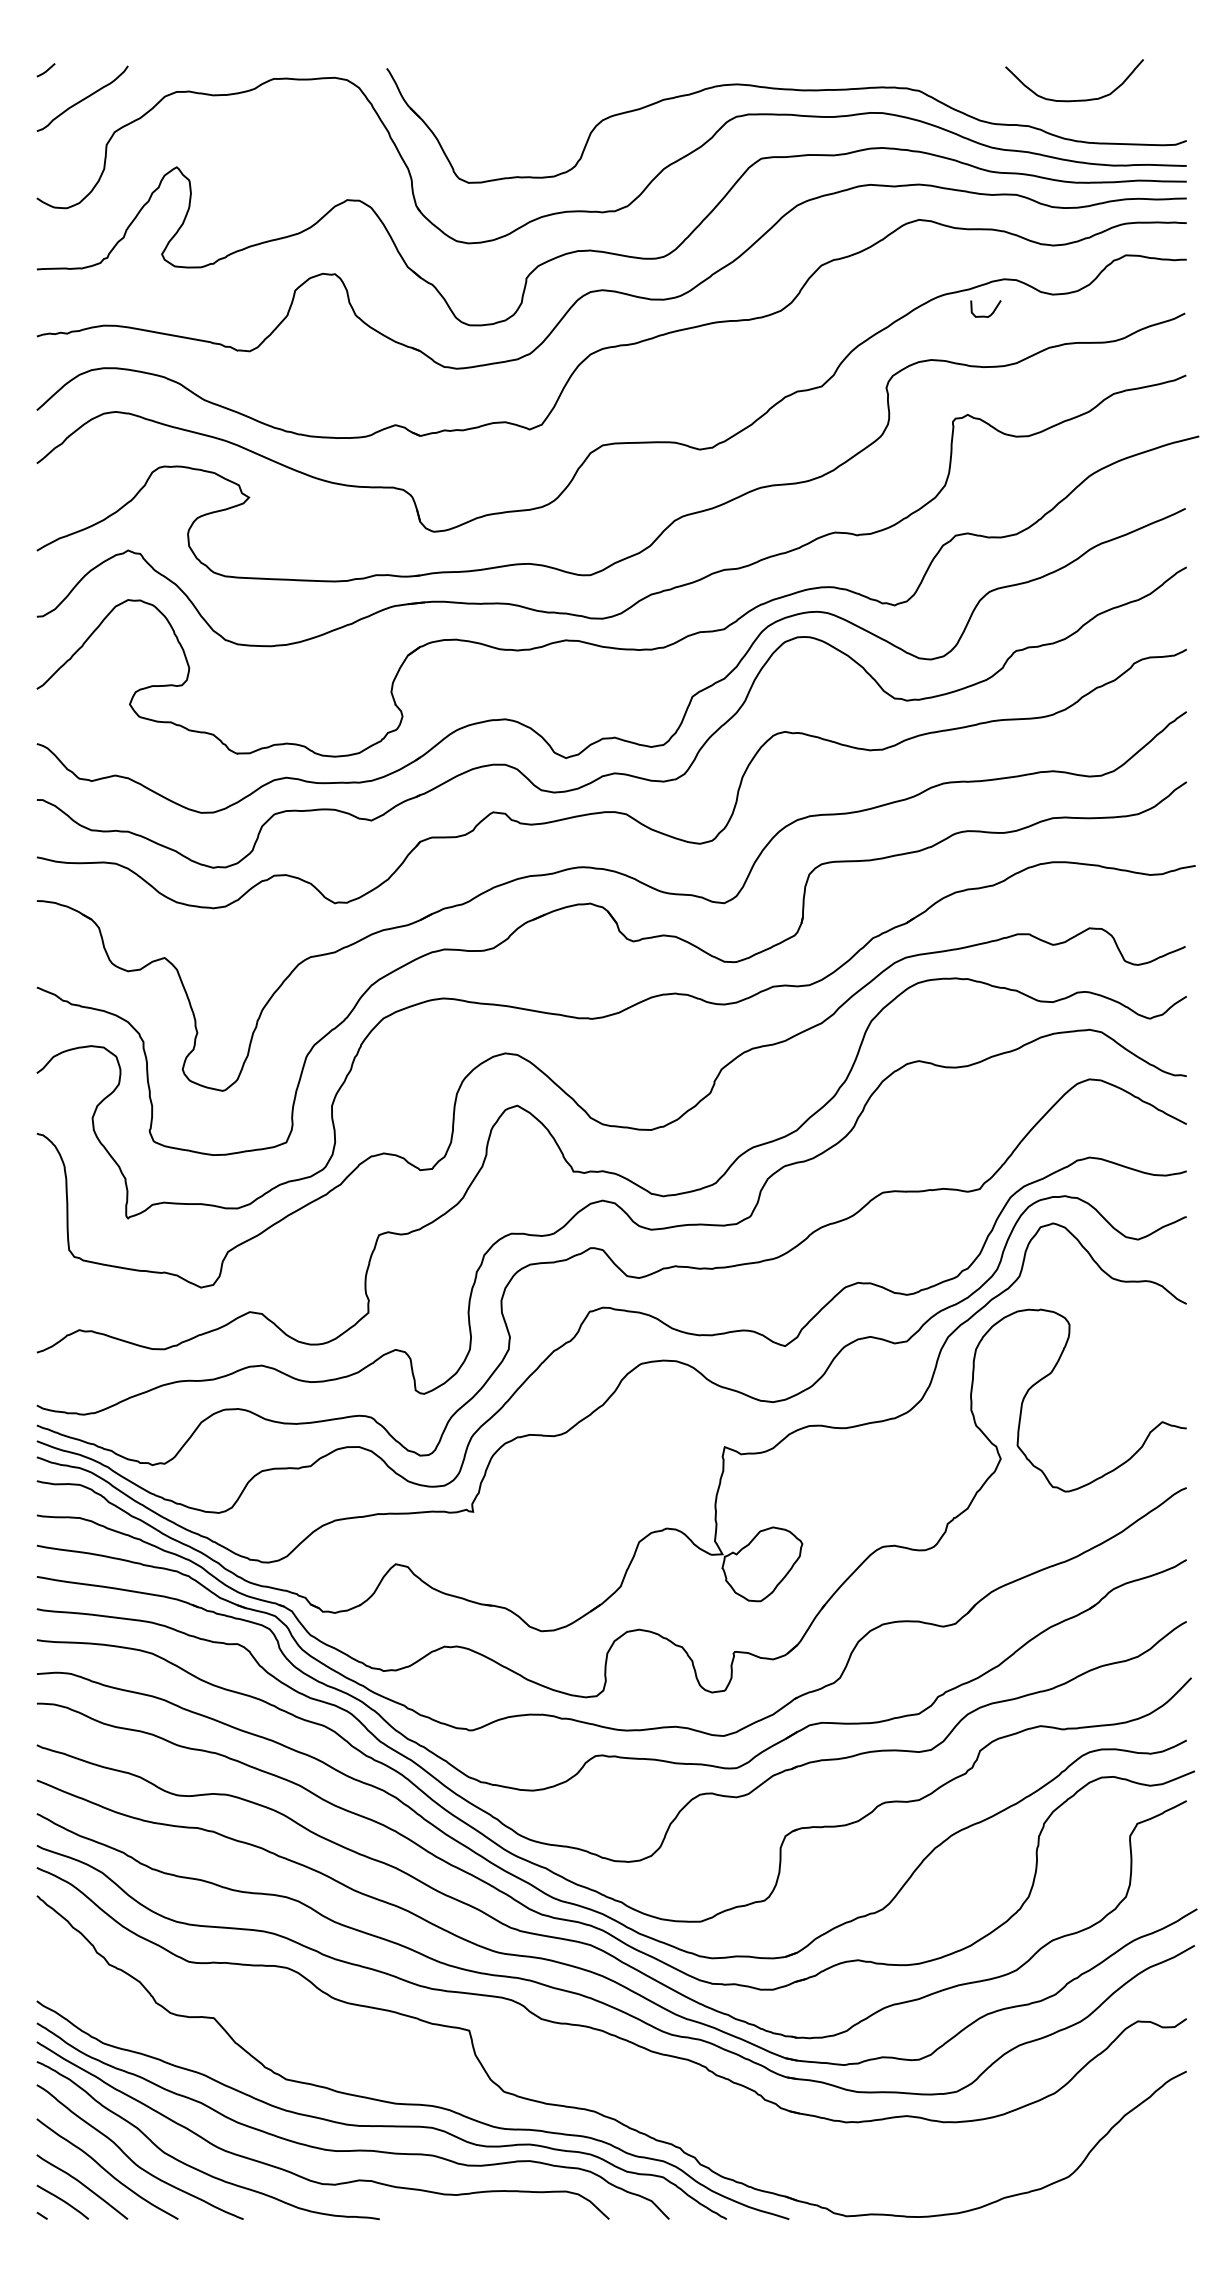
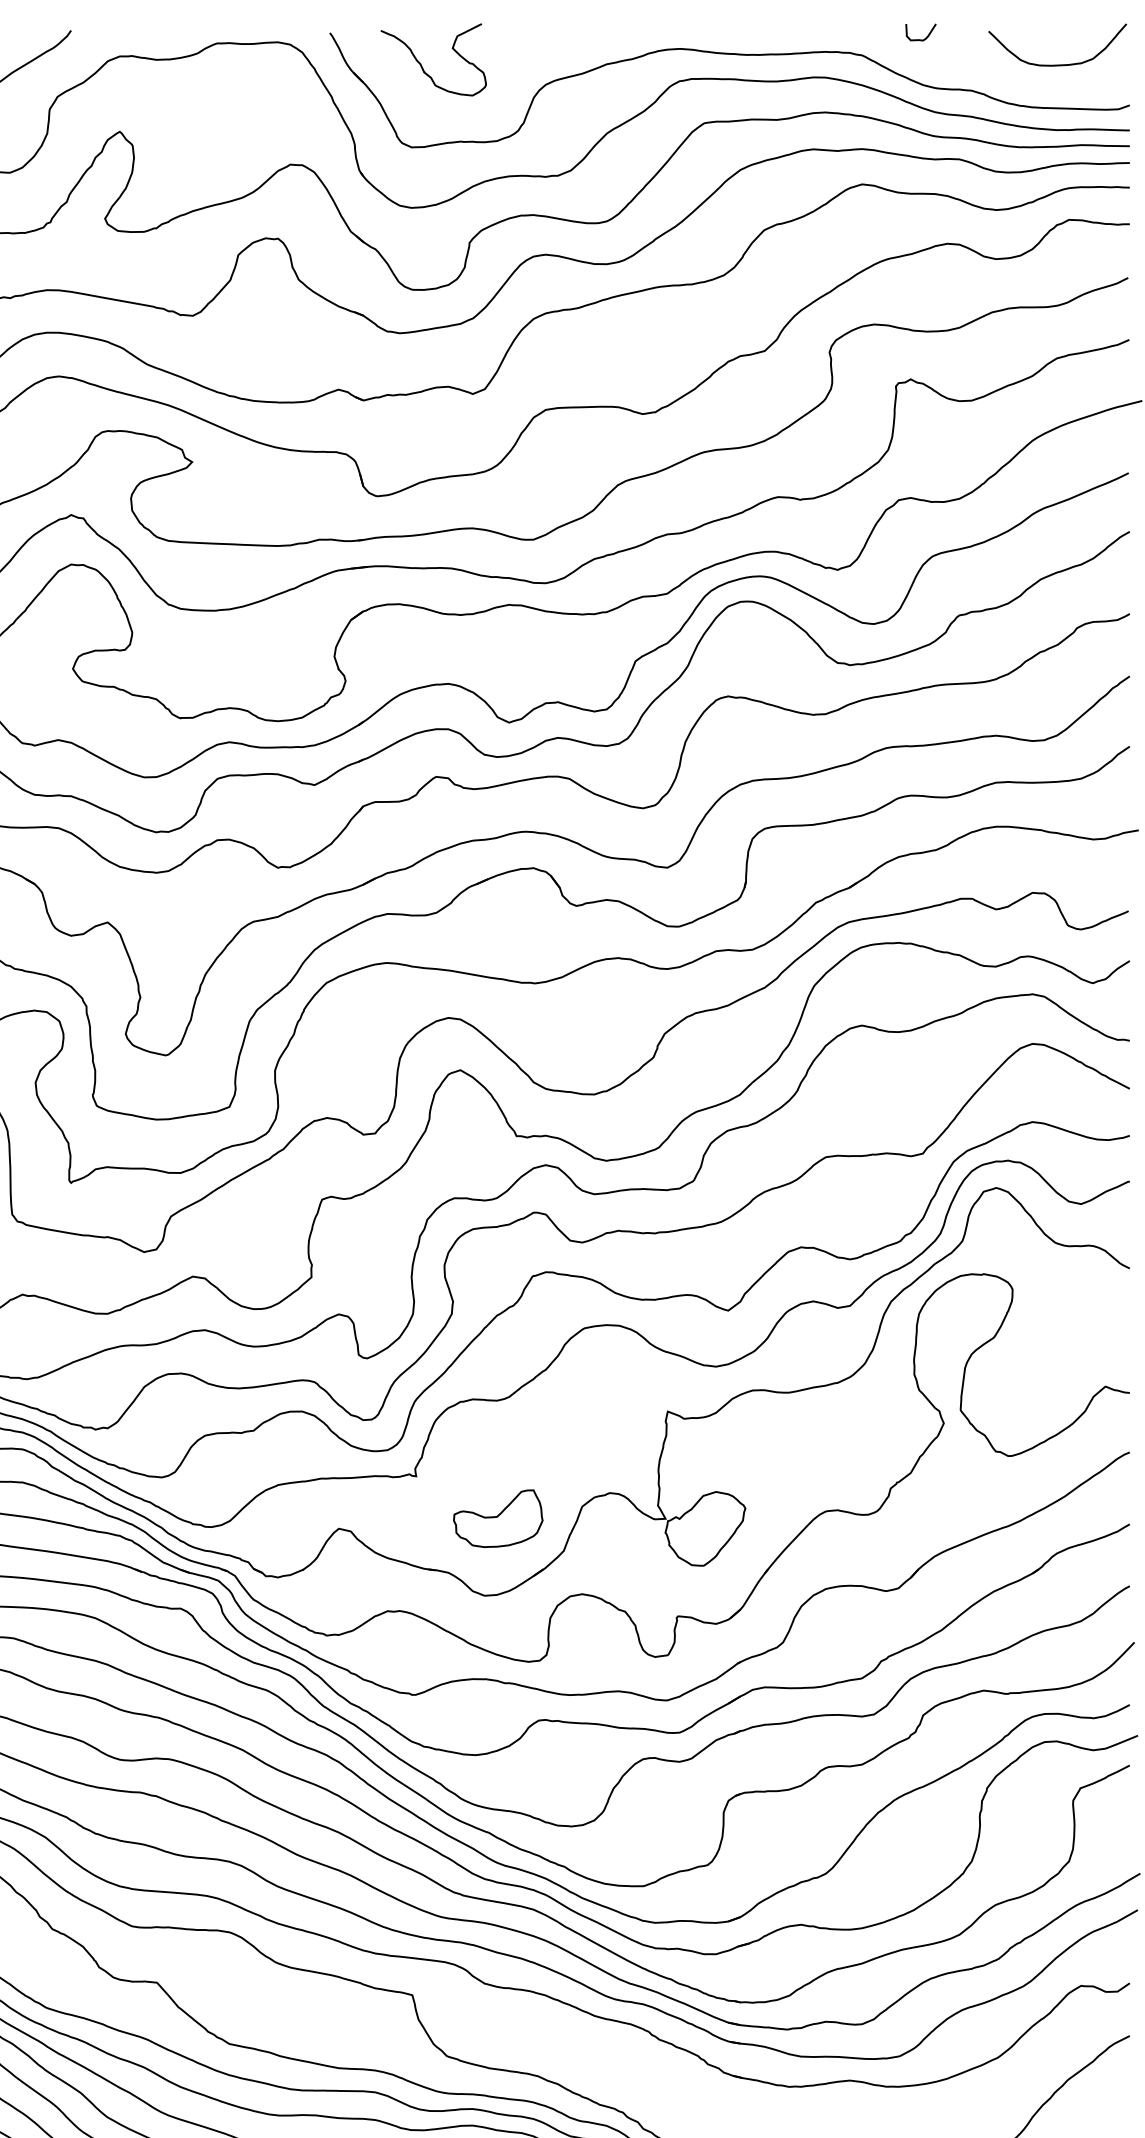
curve: (478, 99) -> (421, 64), added
curve: (1078, 99) -> (1061, 64), moved
curve: (985, 315) -> (920, 39), moved
part: (555, 1553) -> (498, 1518), added

